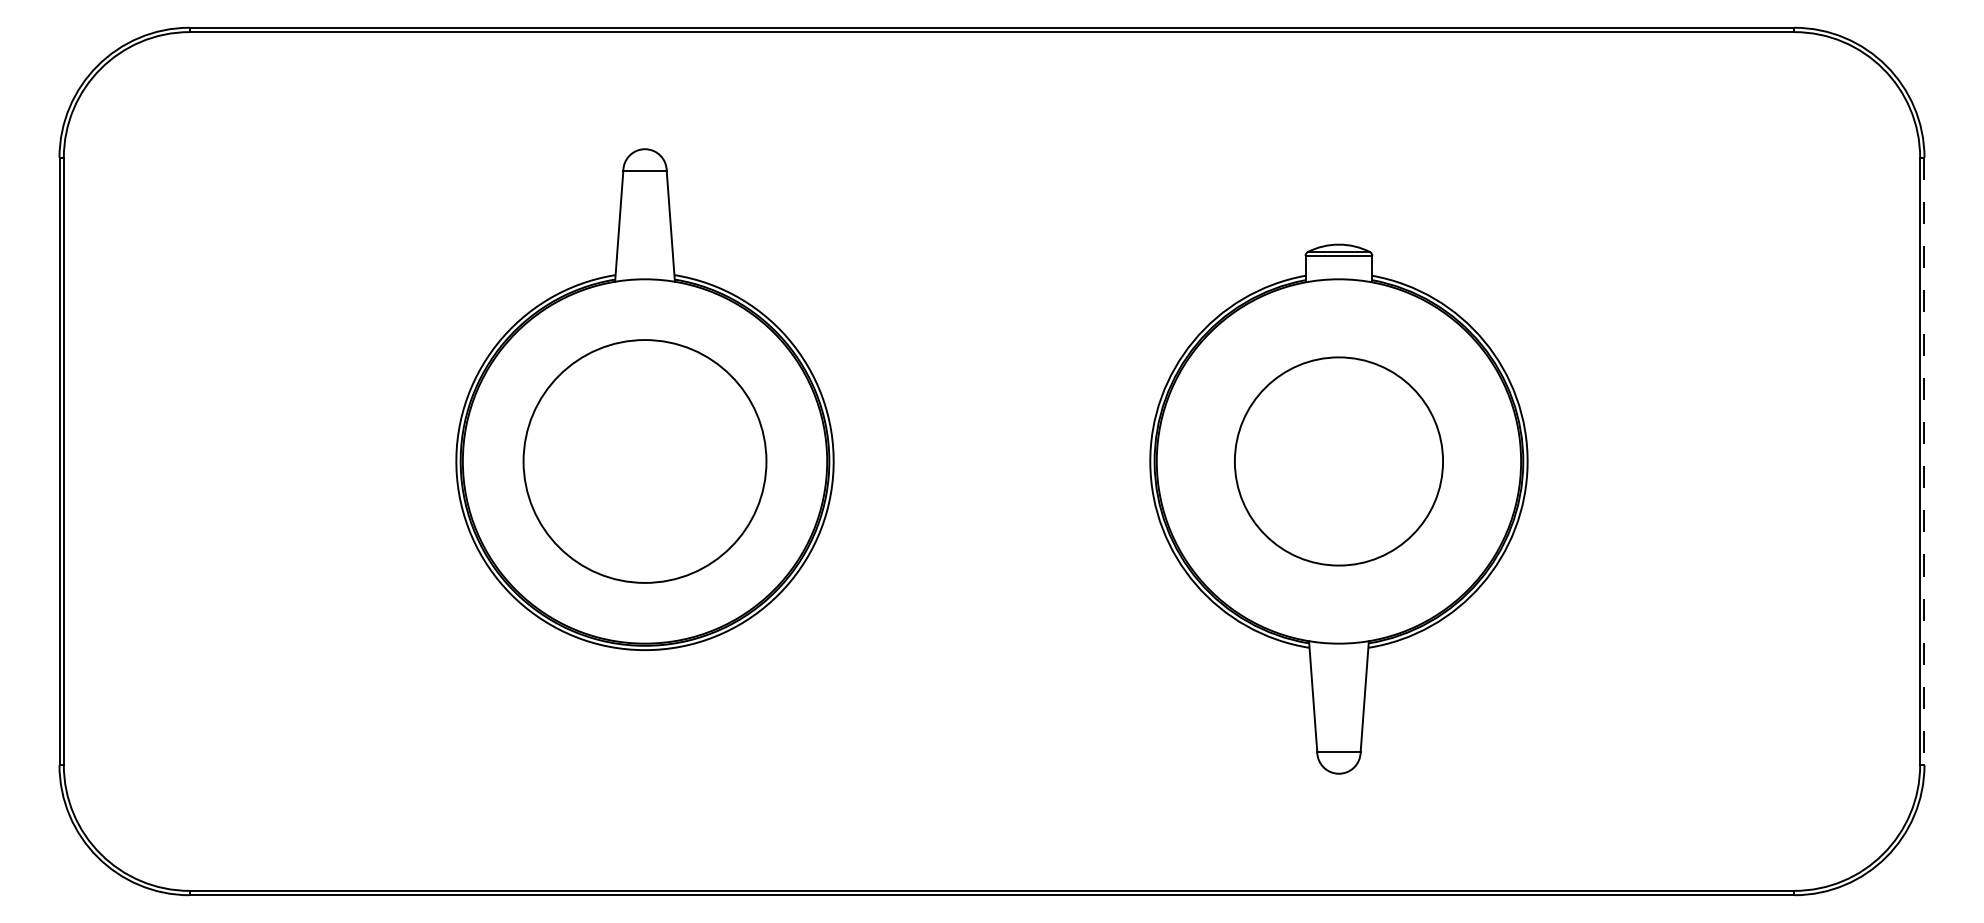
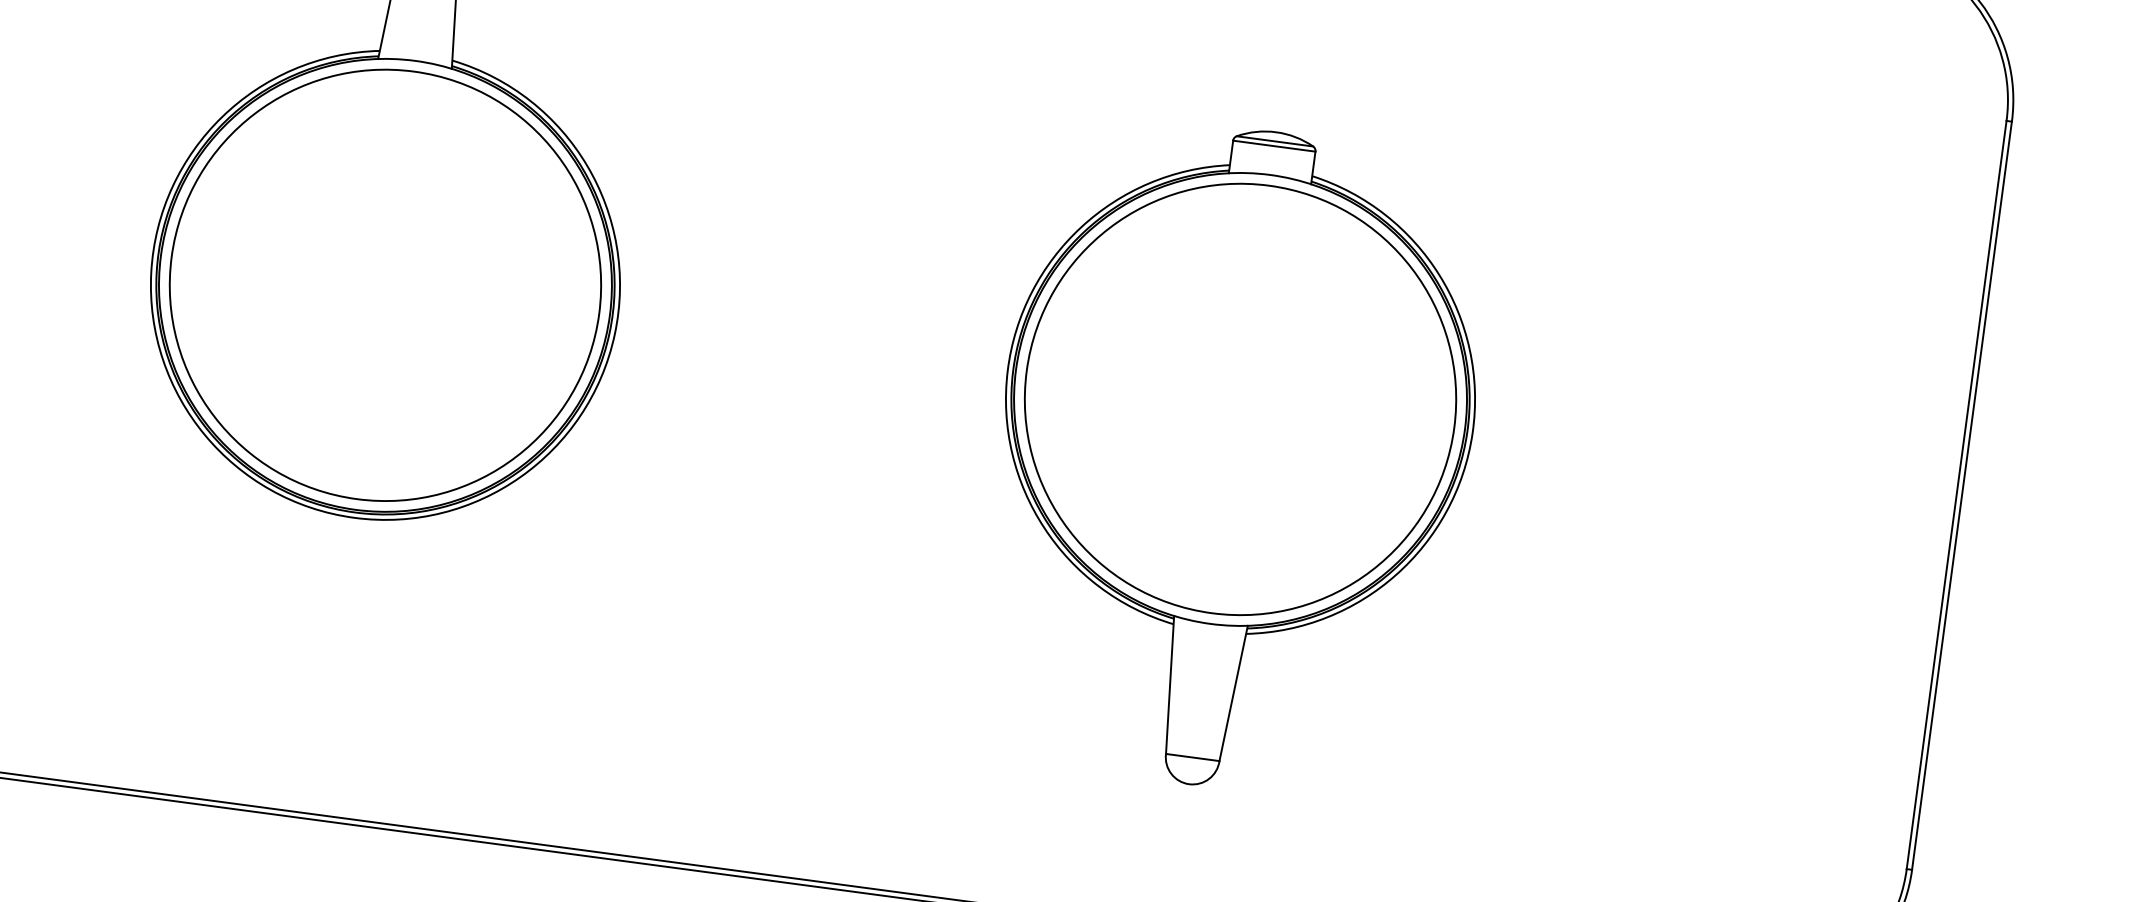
circle: (644, 461) -> (384, 285), size x1.43
circle: (1338, 461) -> (1239, 399), size x1.67
line: (1924, 461) -> (1962, 495), dashed -> solid

